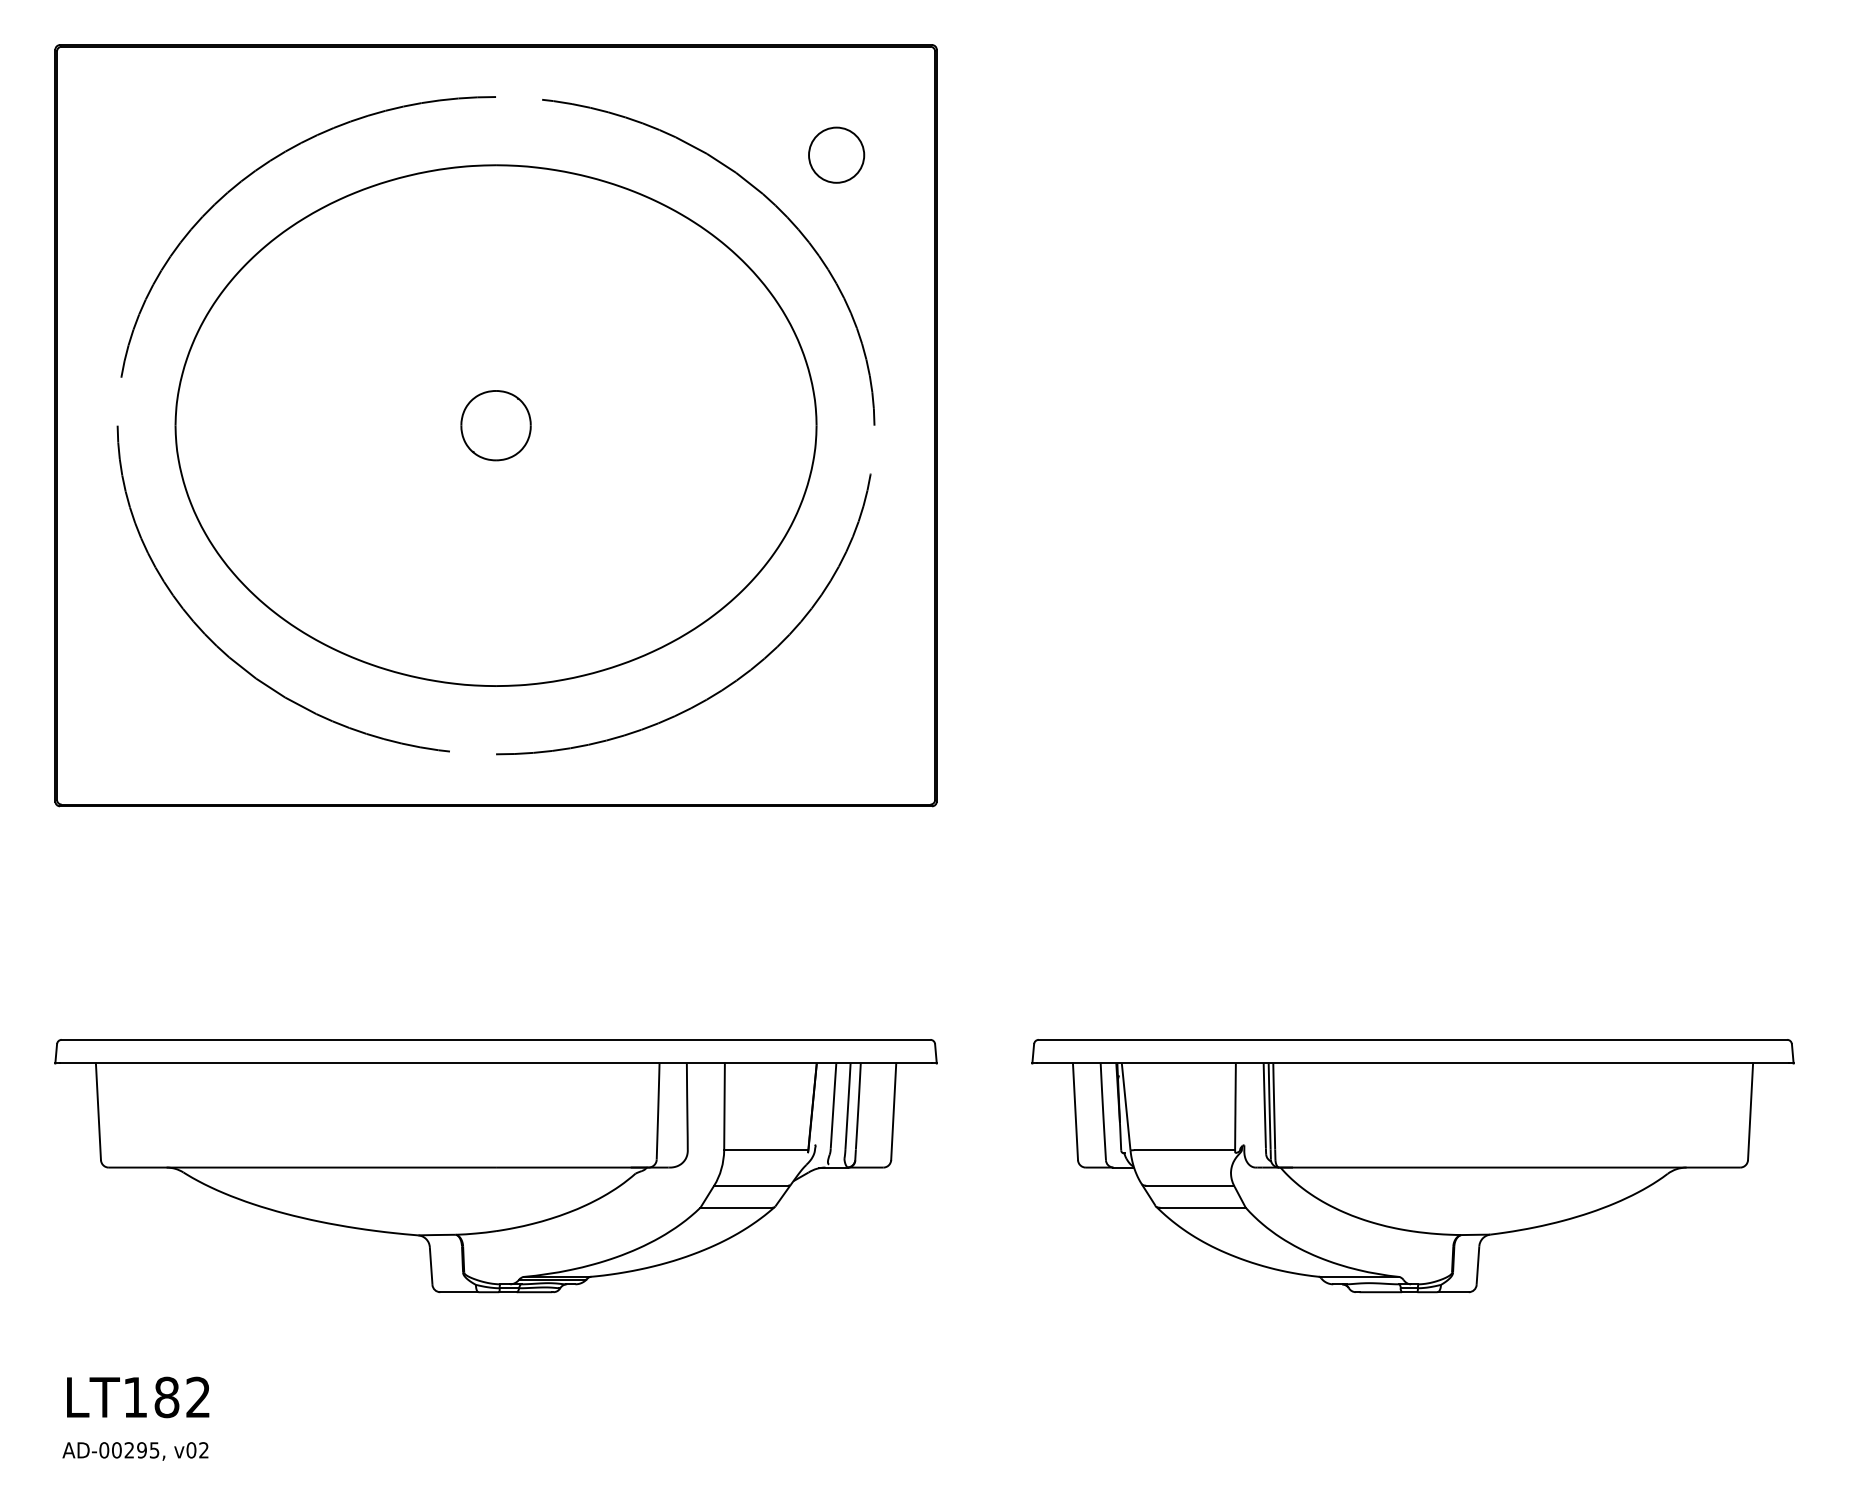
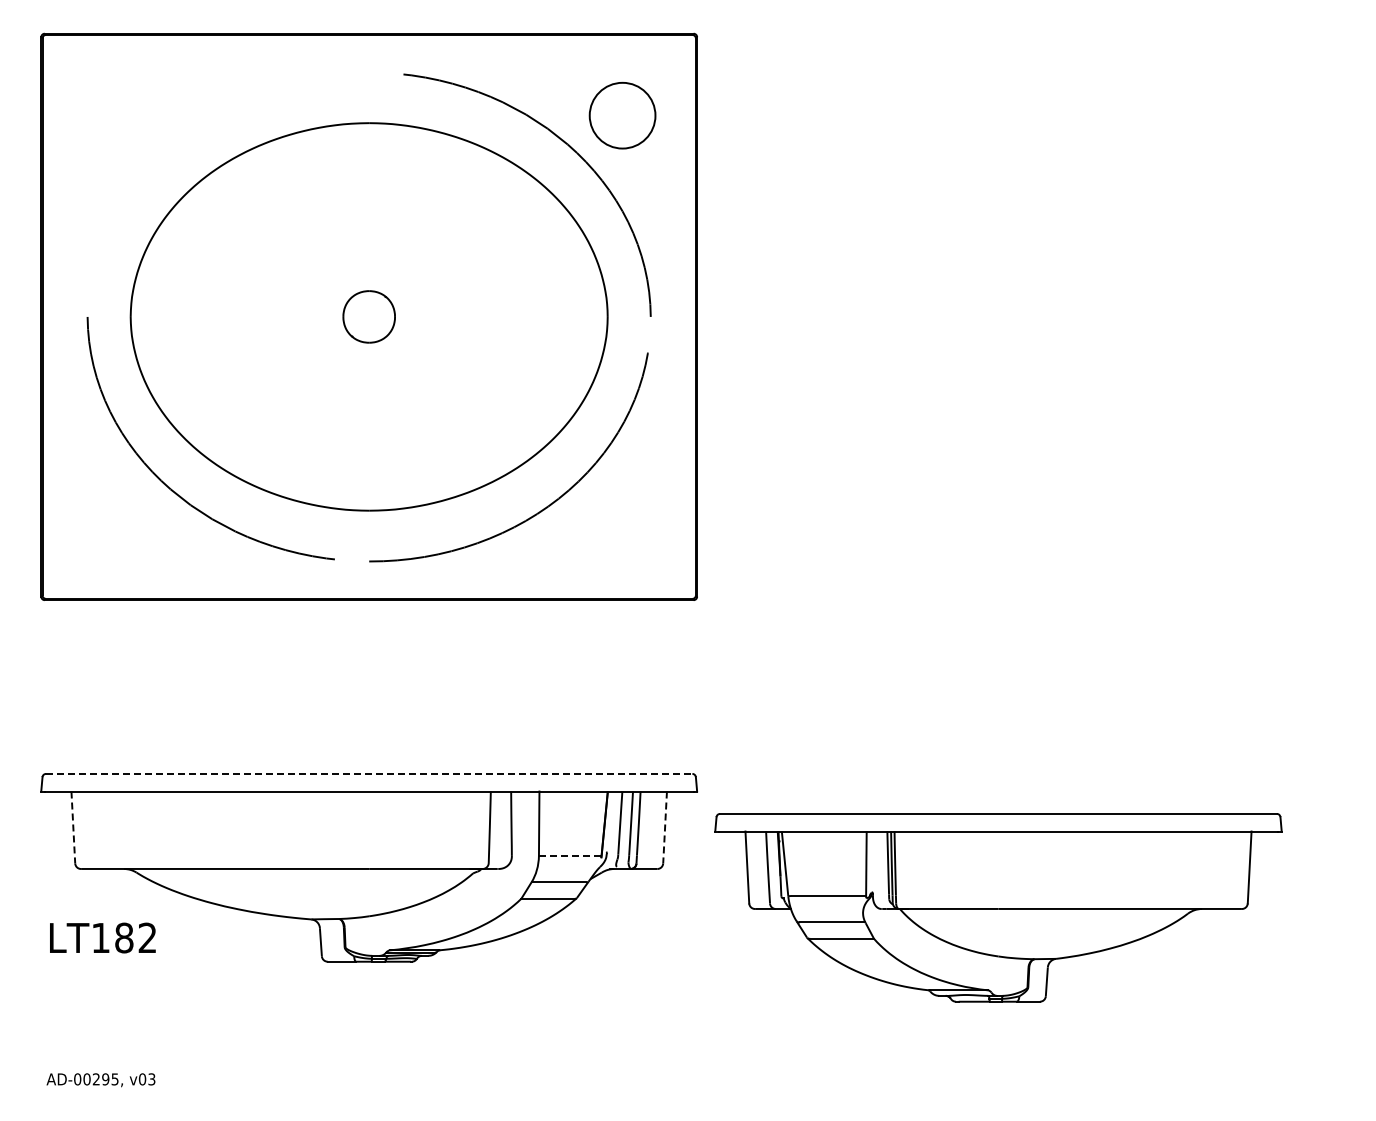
circle: (836, 154) -> (622, 115), size x1.6
curve: (263, 167) -> (196, 124), removed
line: (496, 1039) -> (369, 773), solid -> dashed
line: (98, 1111) -> (73, 827), solid -> dashed
line: (894, 1111) -> (665, 827), solid -> dashed
line: (766, 1149) -> (570, 855), solid -> dashed
part: (1413, 1165) -> (998, 907), moved
text: (137, 1396) -> (102, 937), moved
text: (203, 1450) -> (151, 1079), v02 -> v03

